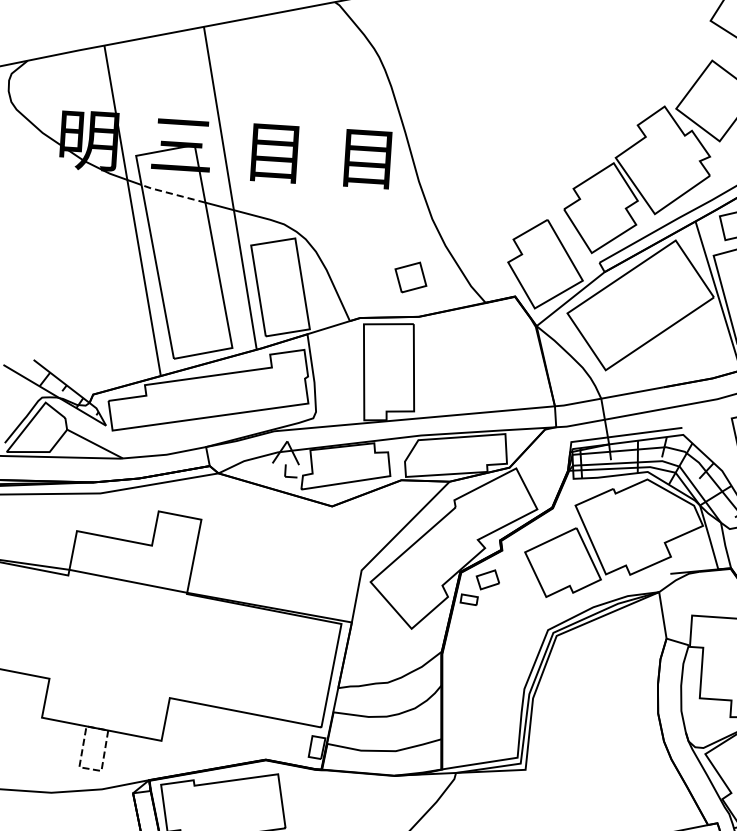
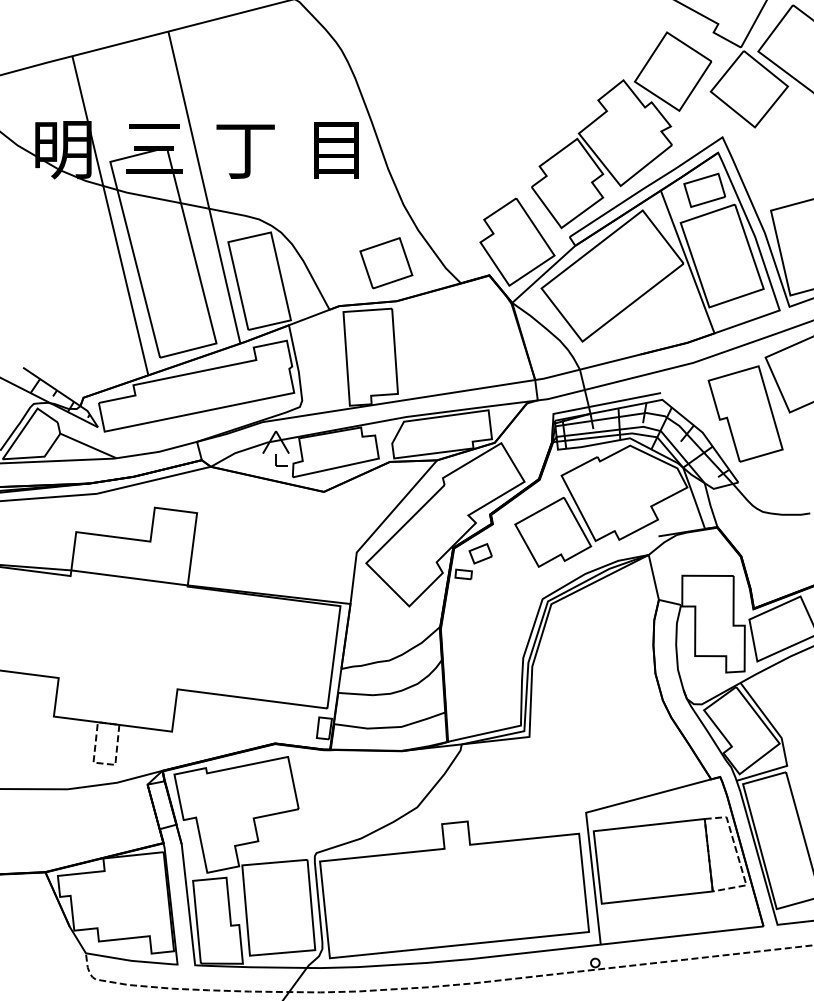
text: (274, 153) -> (245, 150), 目 -> 丁
line: (172, 193) -> (148, 196), dashed -> solid
part: (411, 277) -> (386, 263), size x1.67

